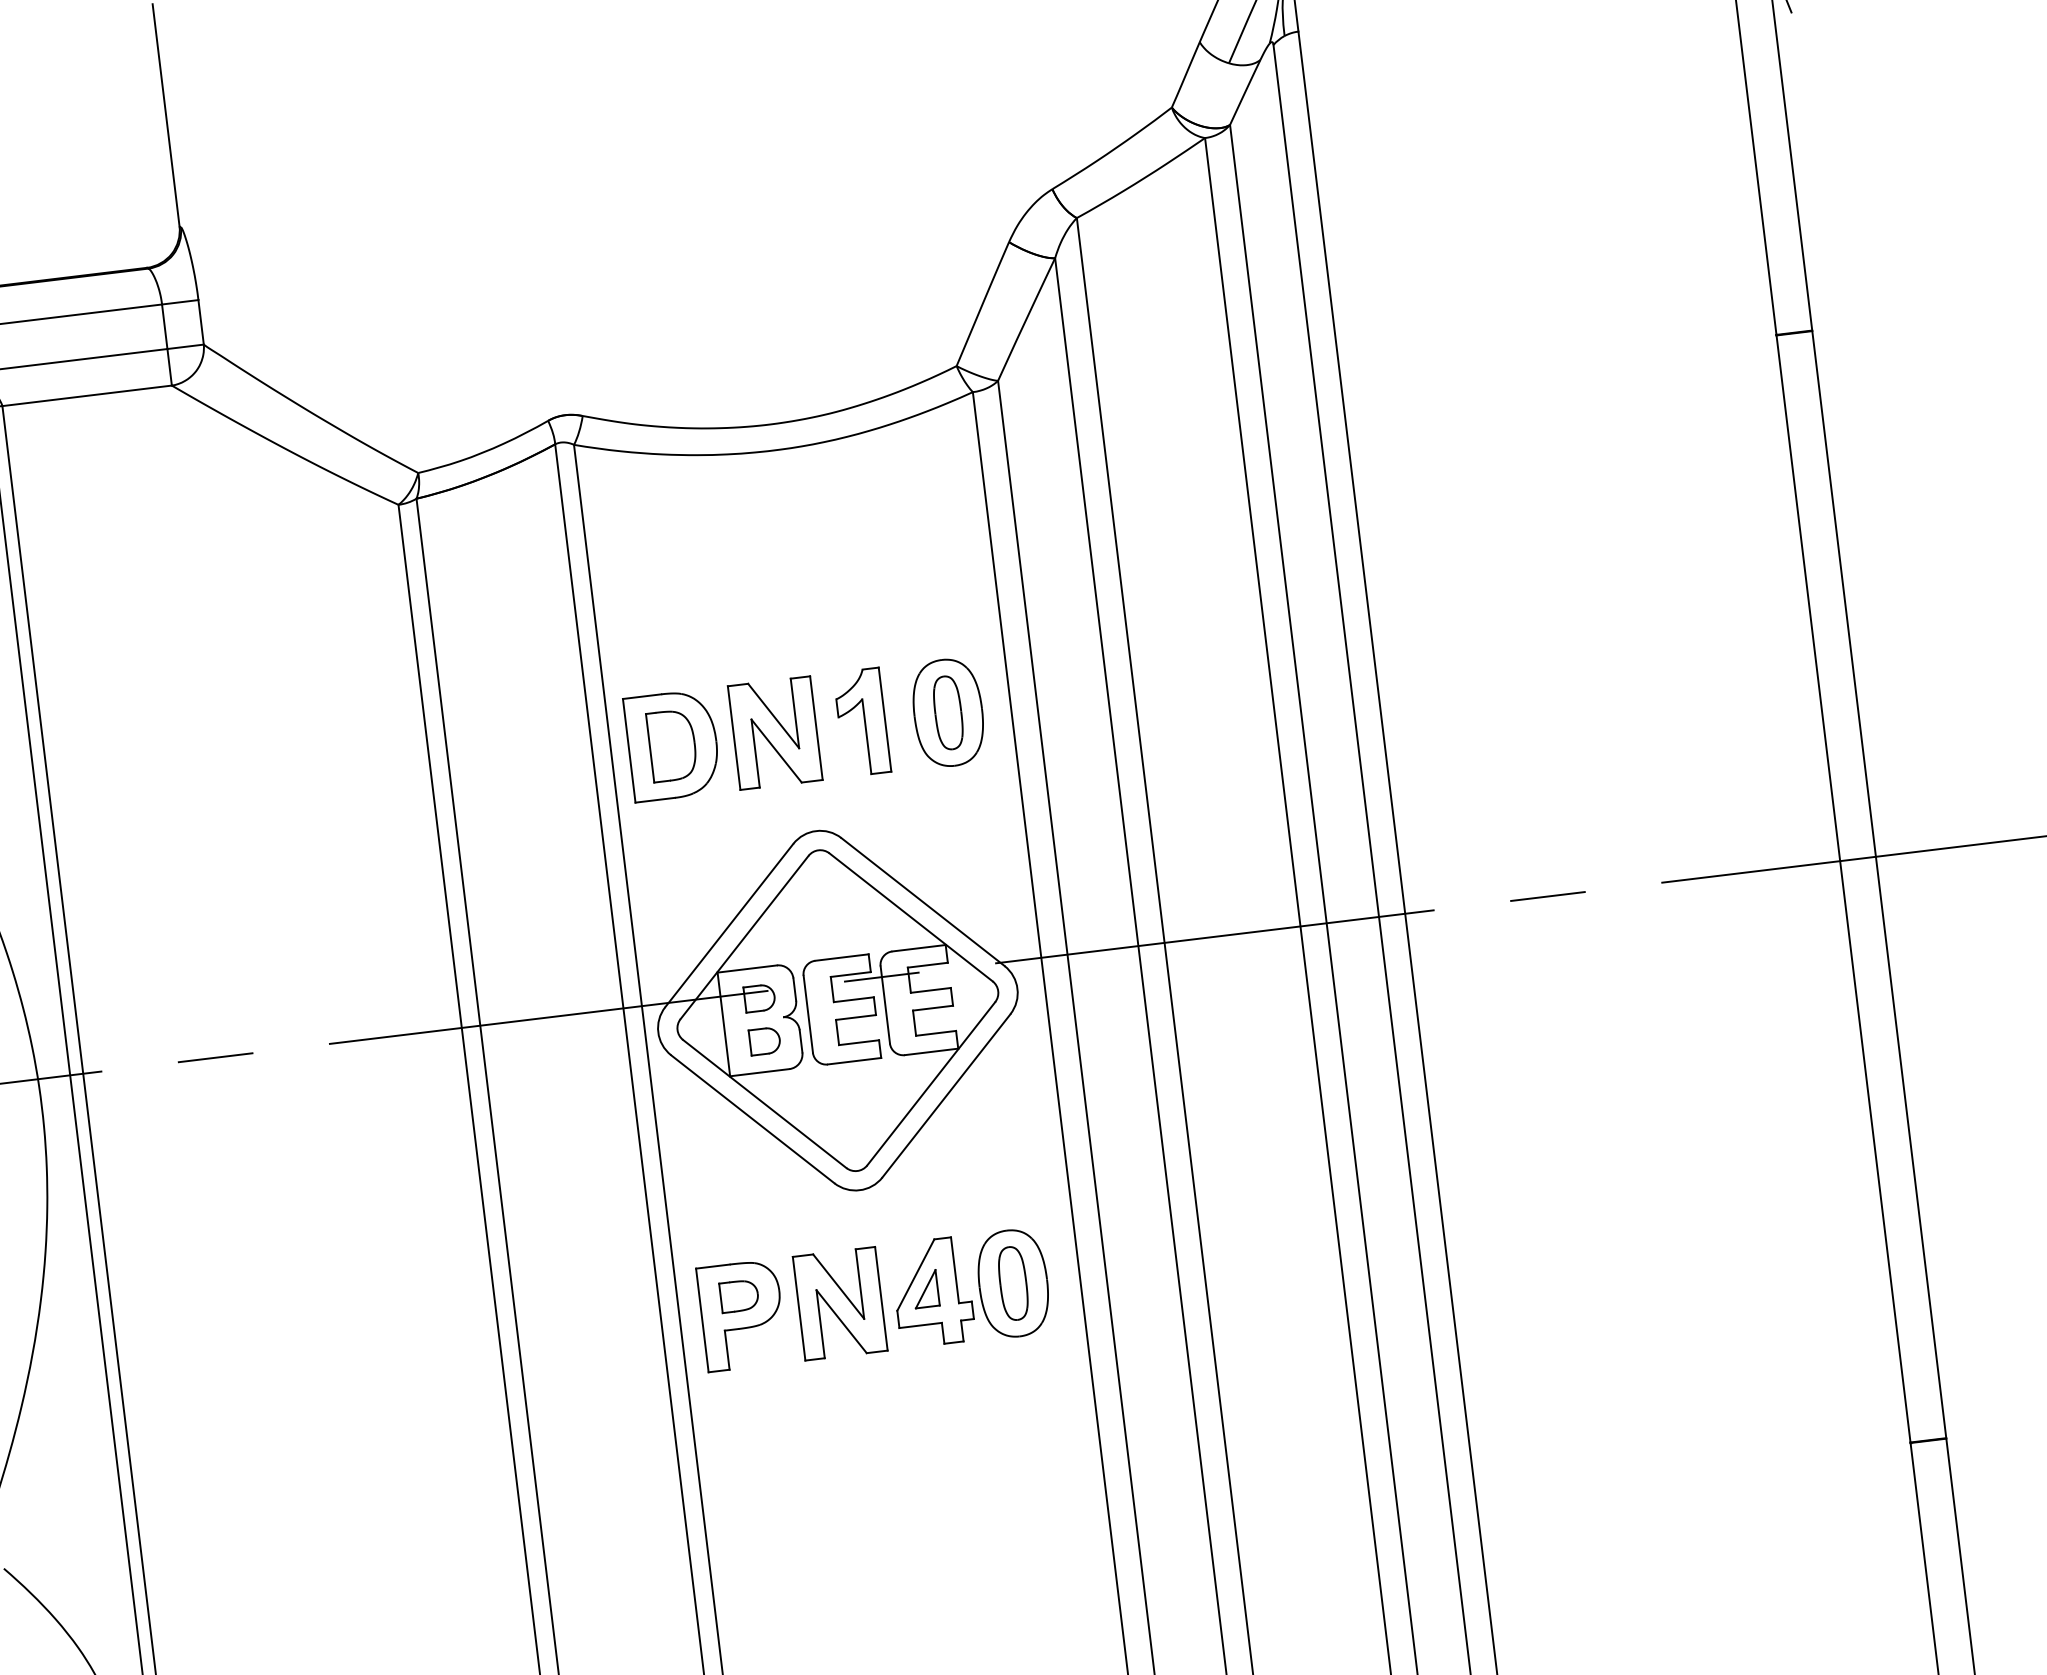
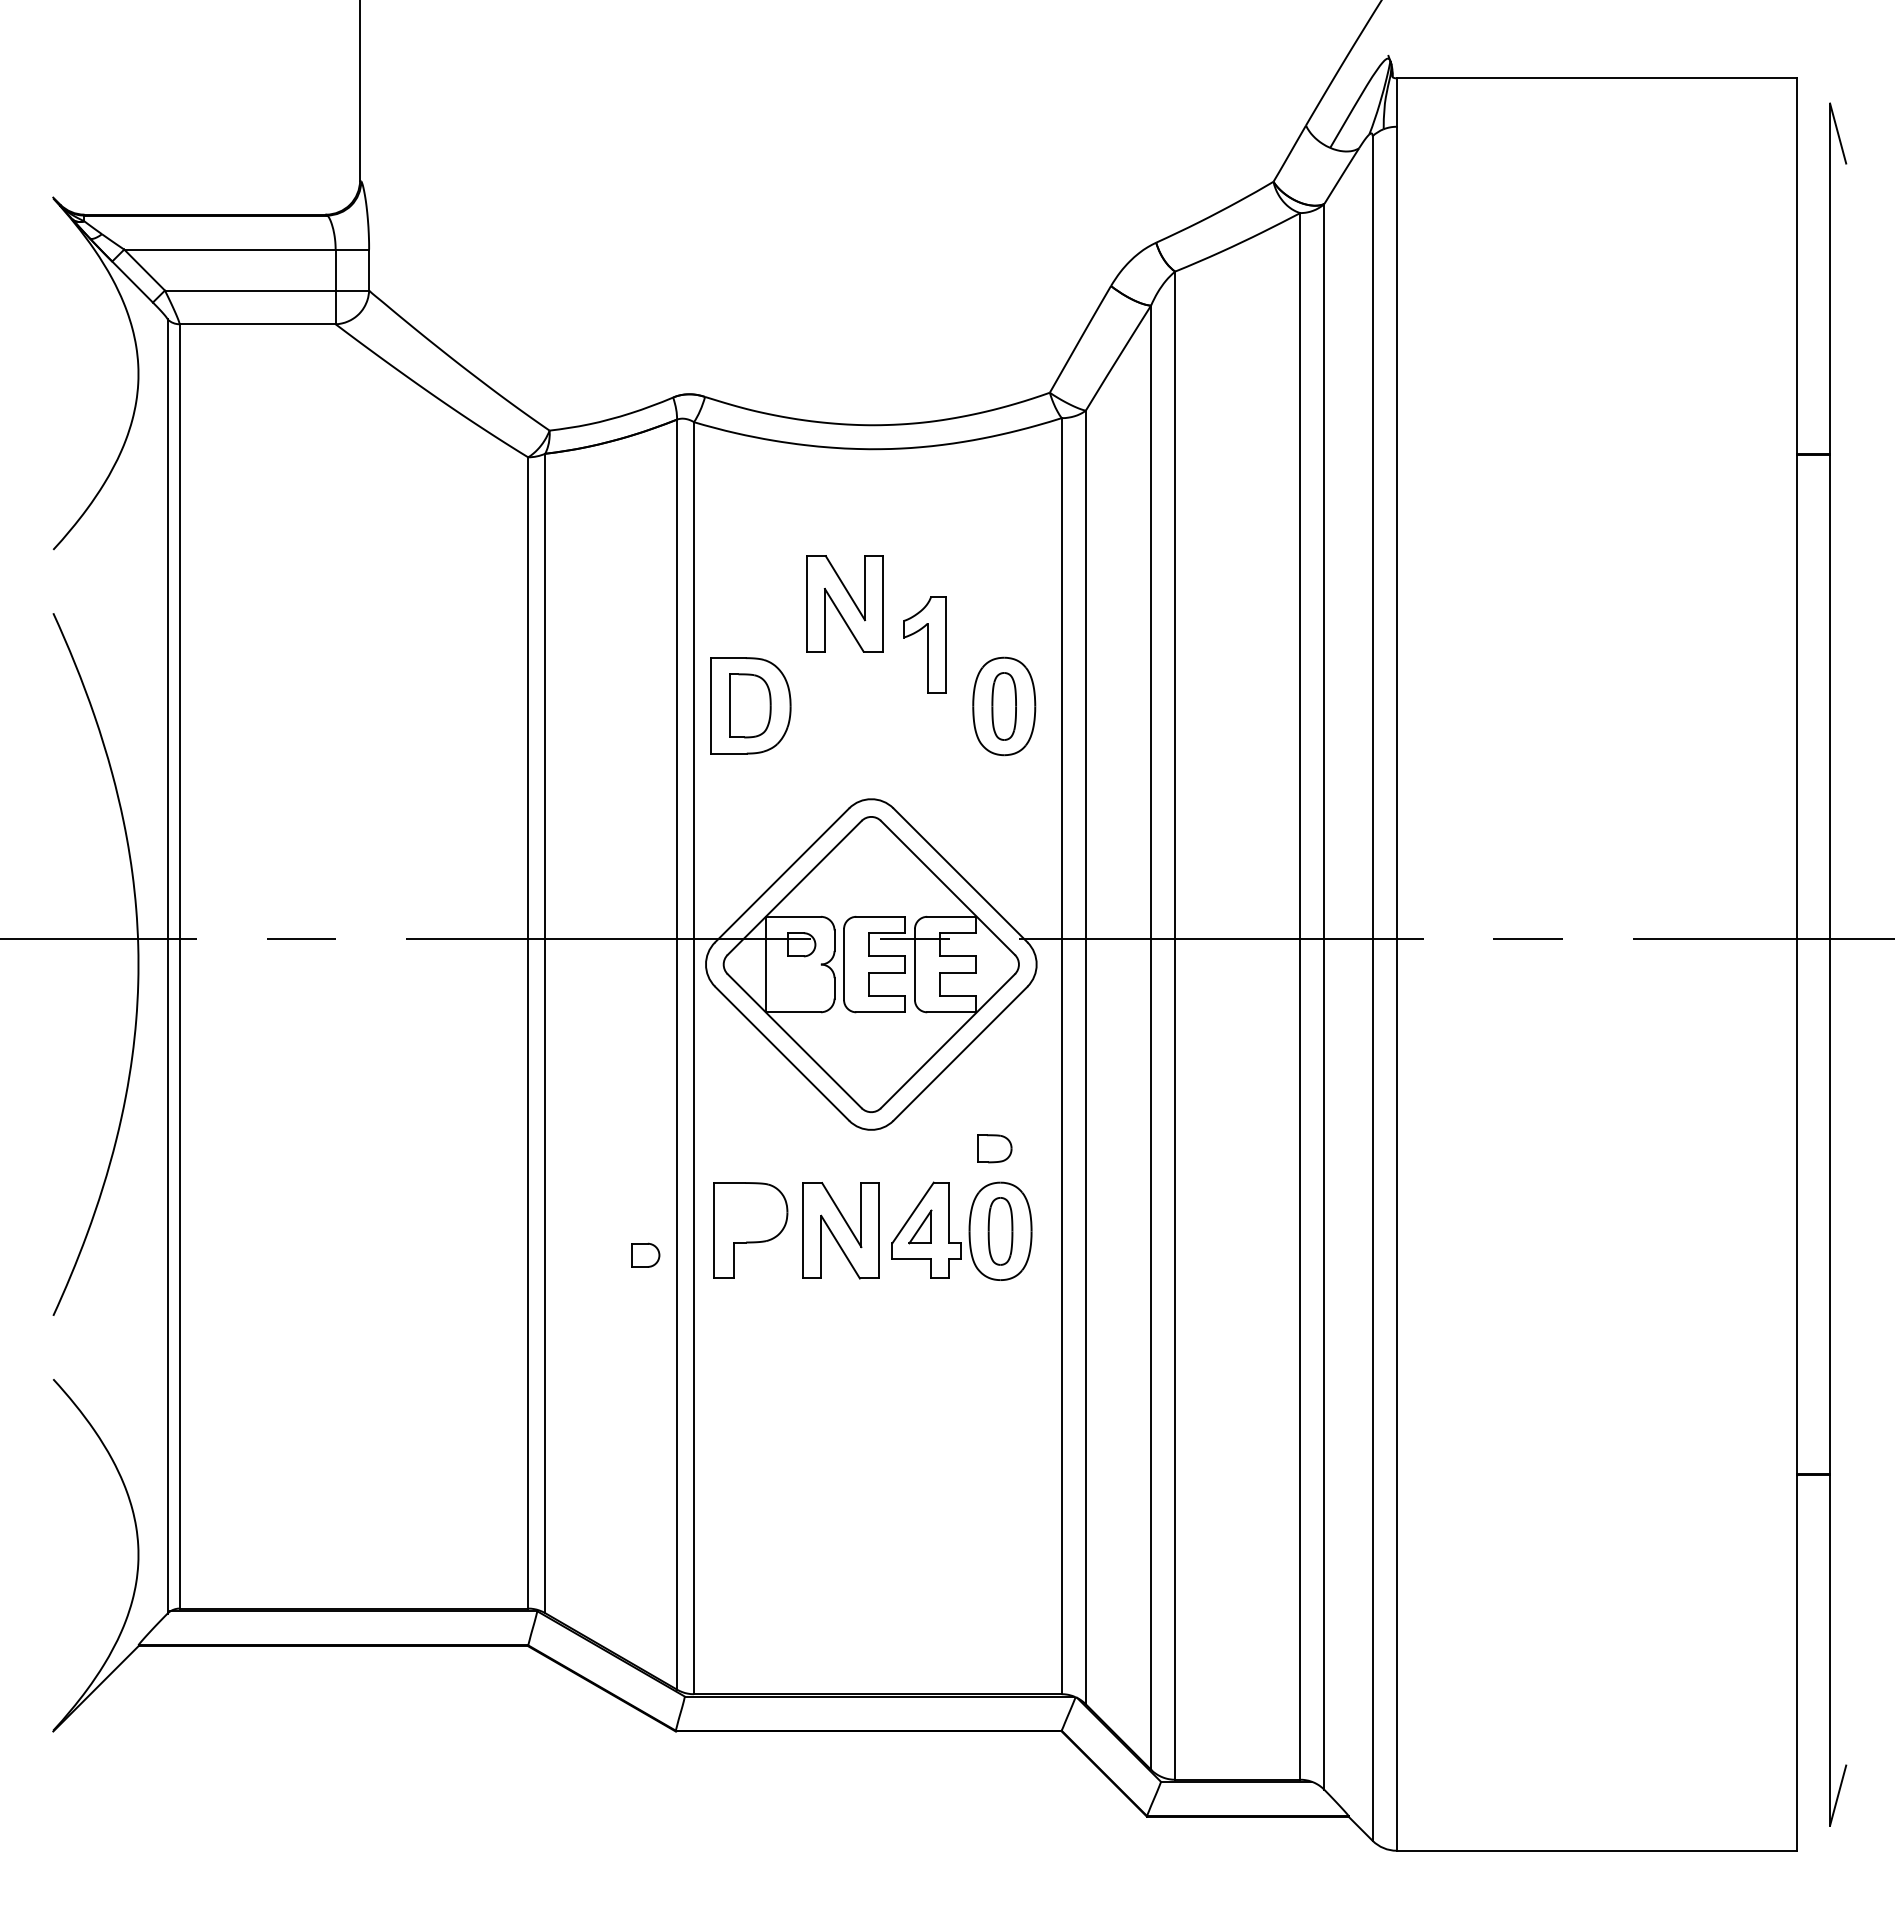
part: (861, 722) -> (924, 644), moved
part: (774, 732) -> (844, 603), moved
part: (764, 1040) -> (645, 1254), moved
part: (739, 1295) -> (994, 1148), moved

